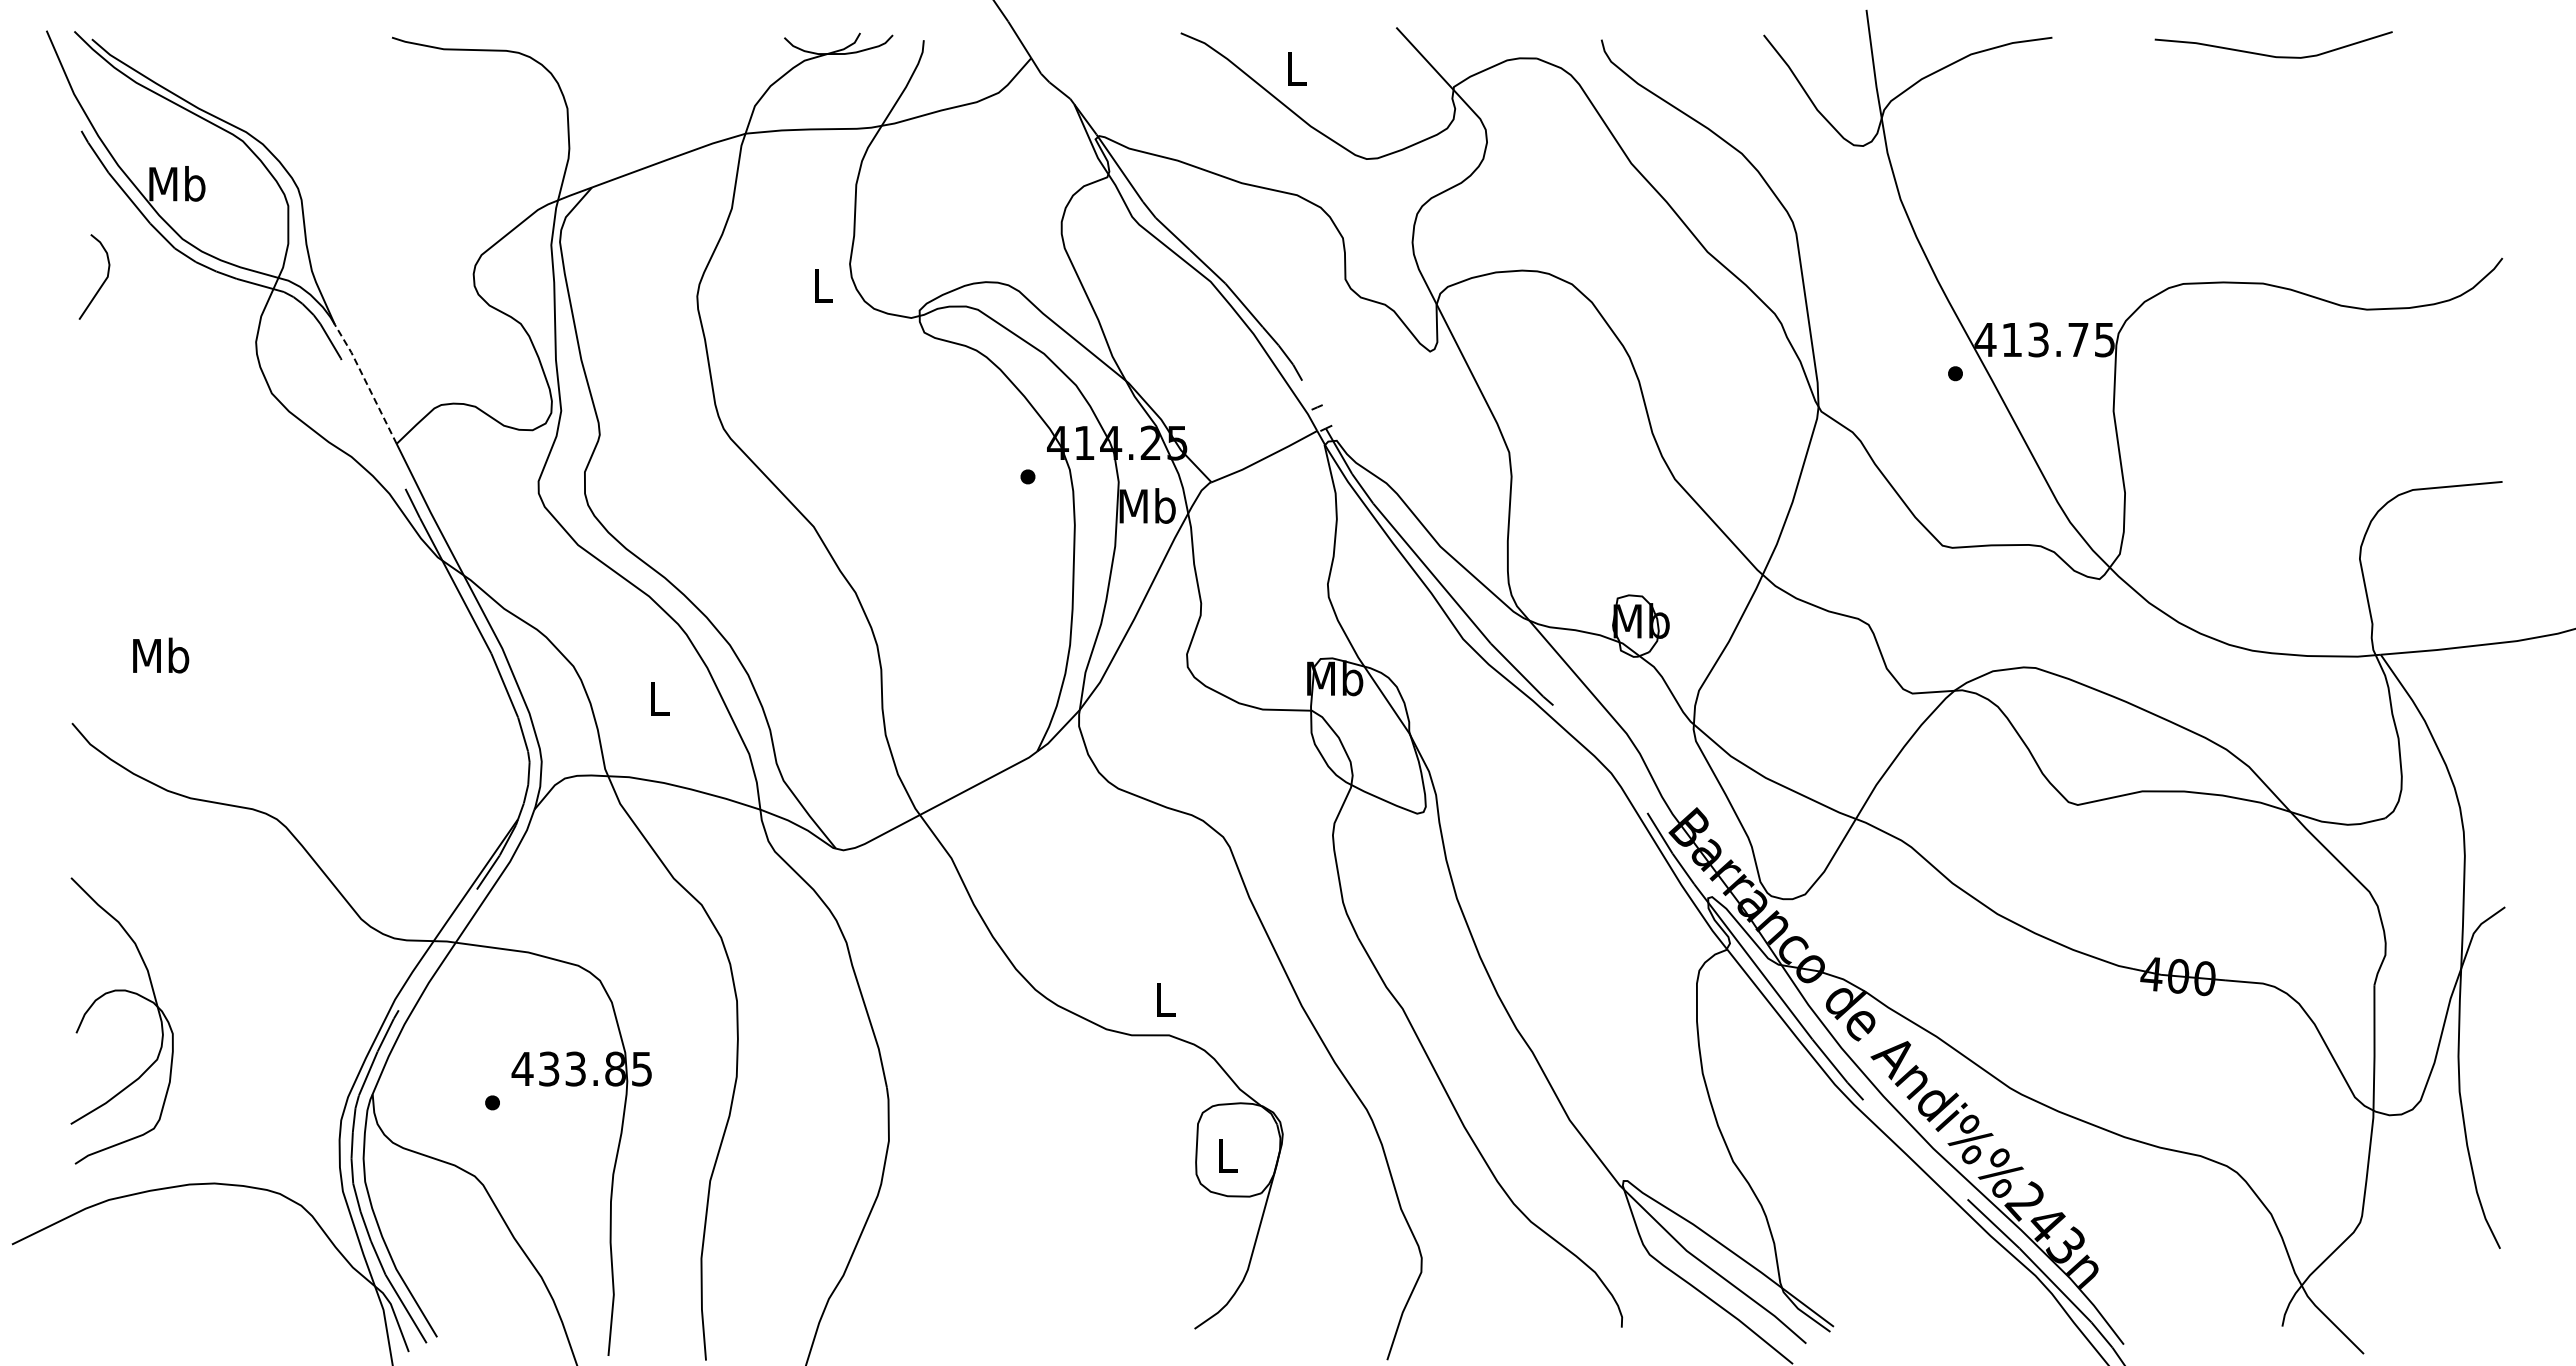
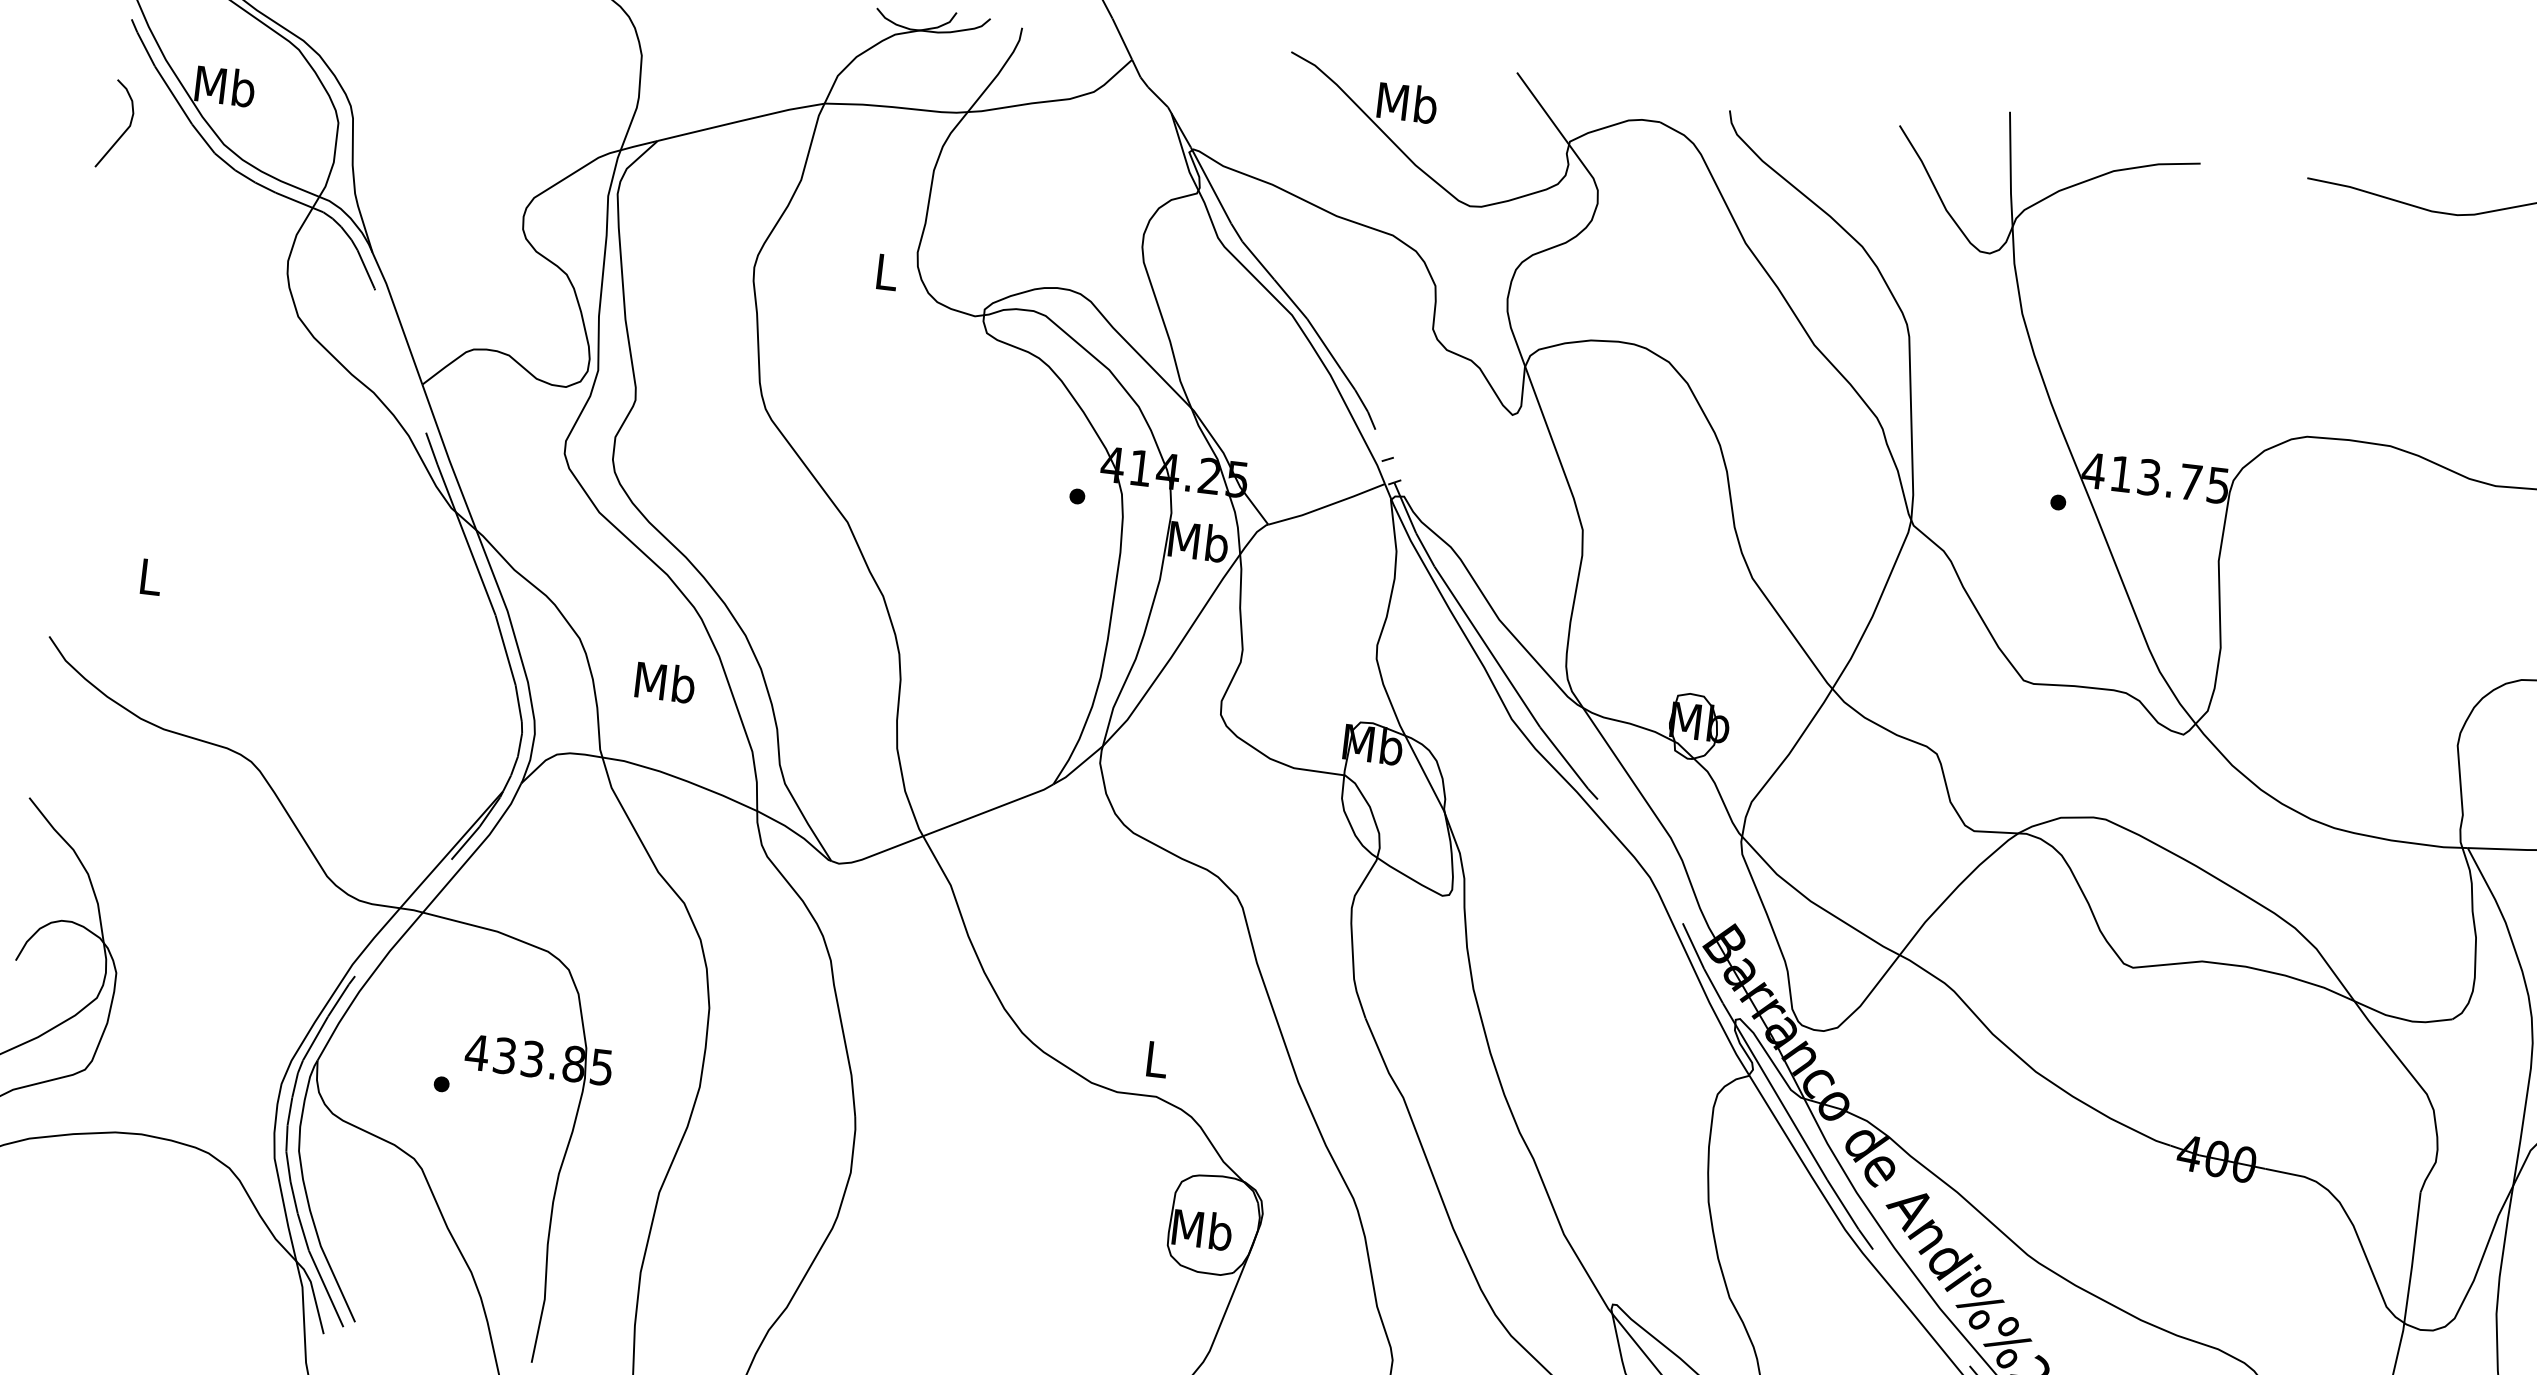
text: (1296, 68) -> (1407, 103), L -> Mb
curve: (102, 282) -> (123, 131), moved
line: (366, 382) -> (398, 316), dashed -> solid
text: (161, 655) -> (150, 576), Mb -> L
text: (659, 698) -> (665, 682), L -> Mb
text: (1227, 1155) -> (1202, 1229), L -> Mb

